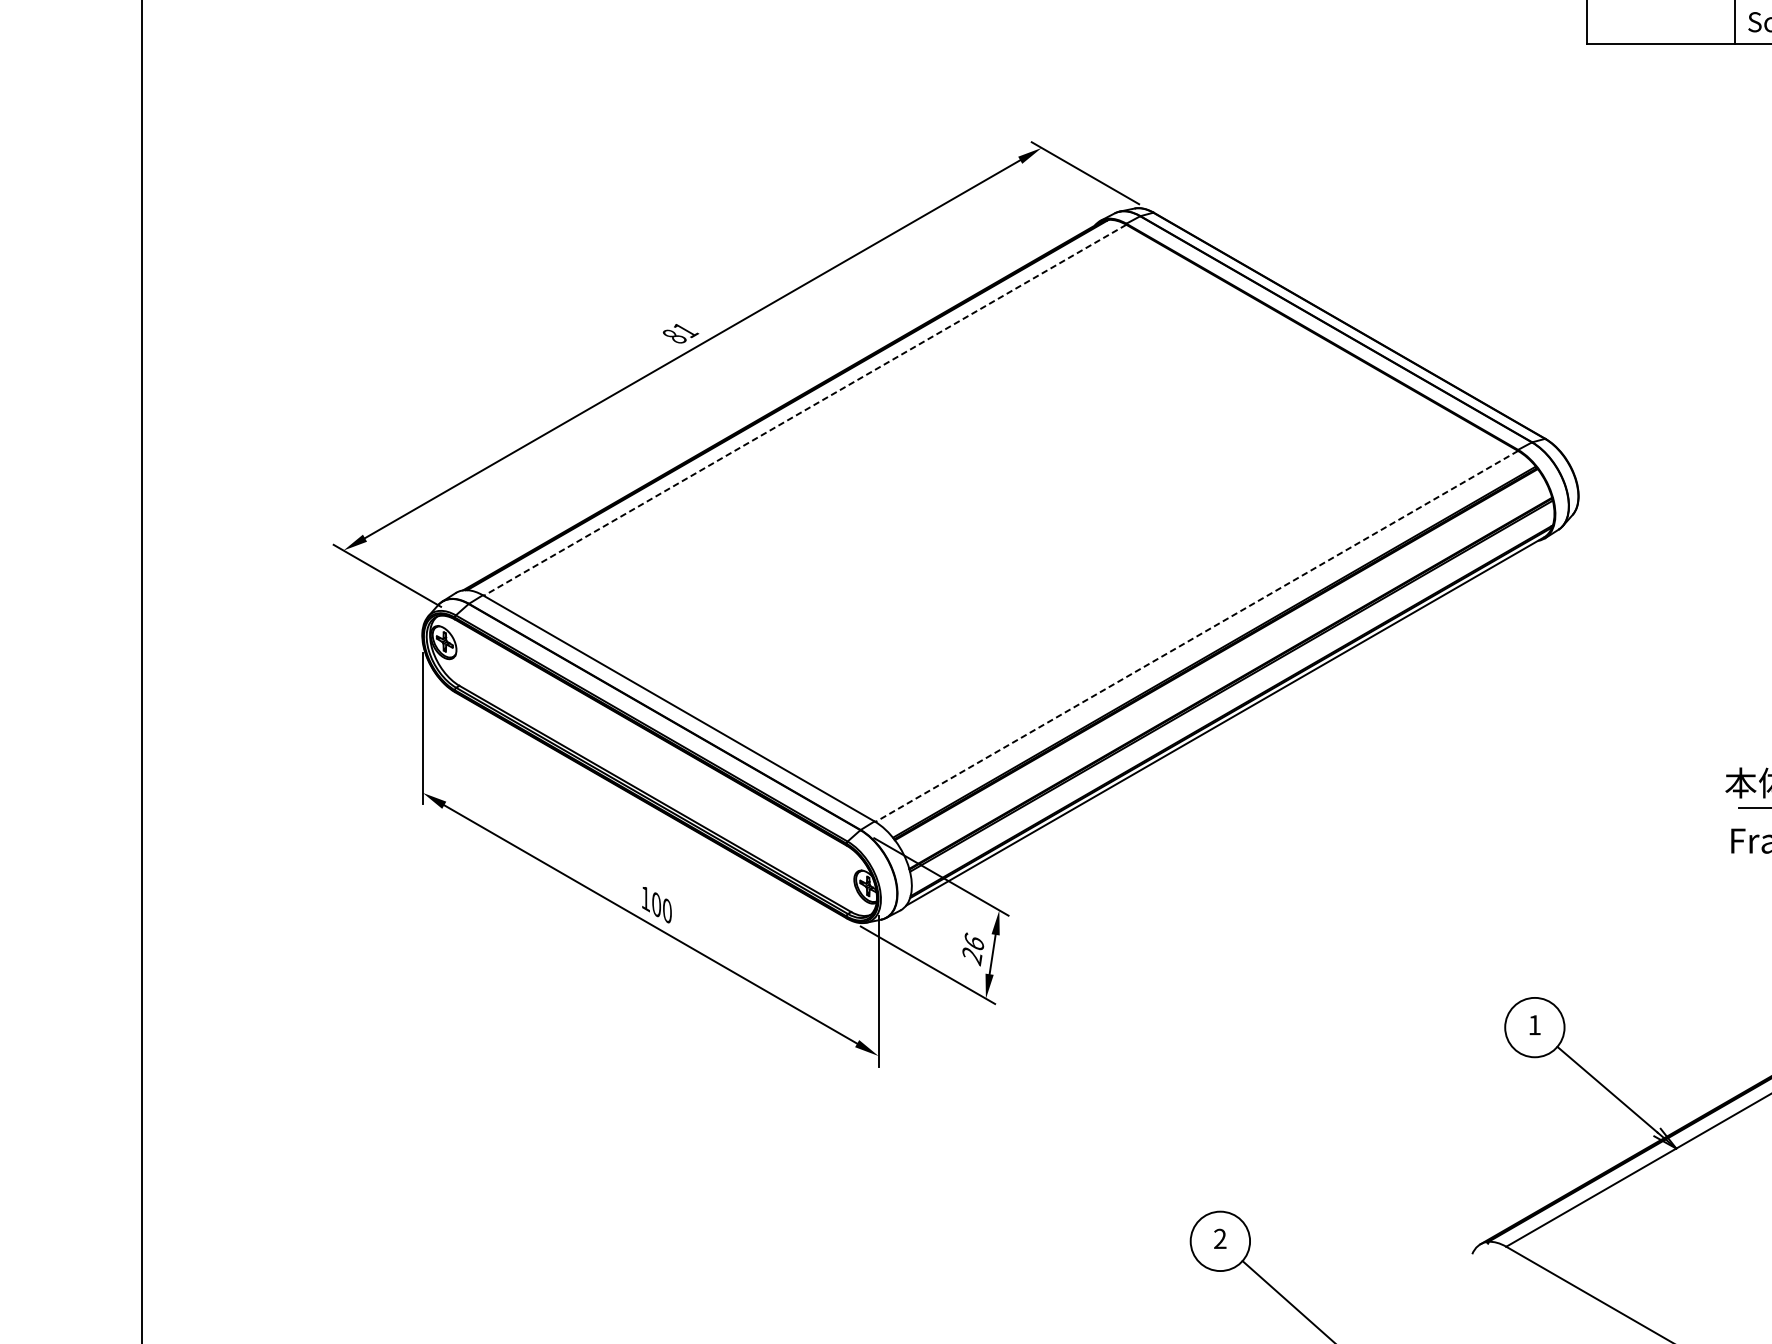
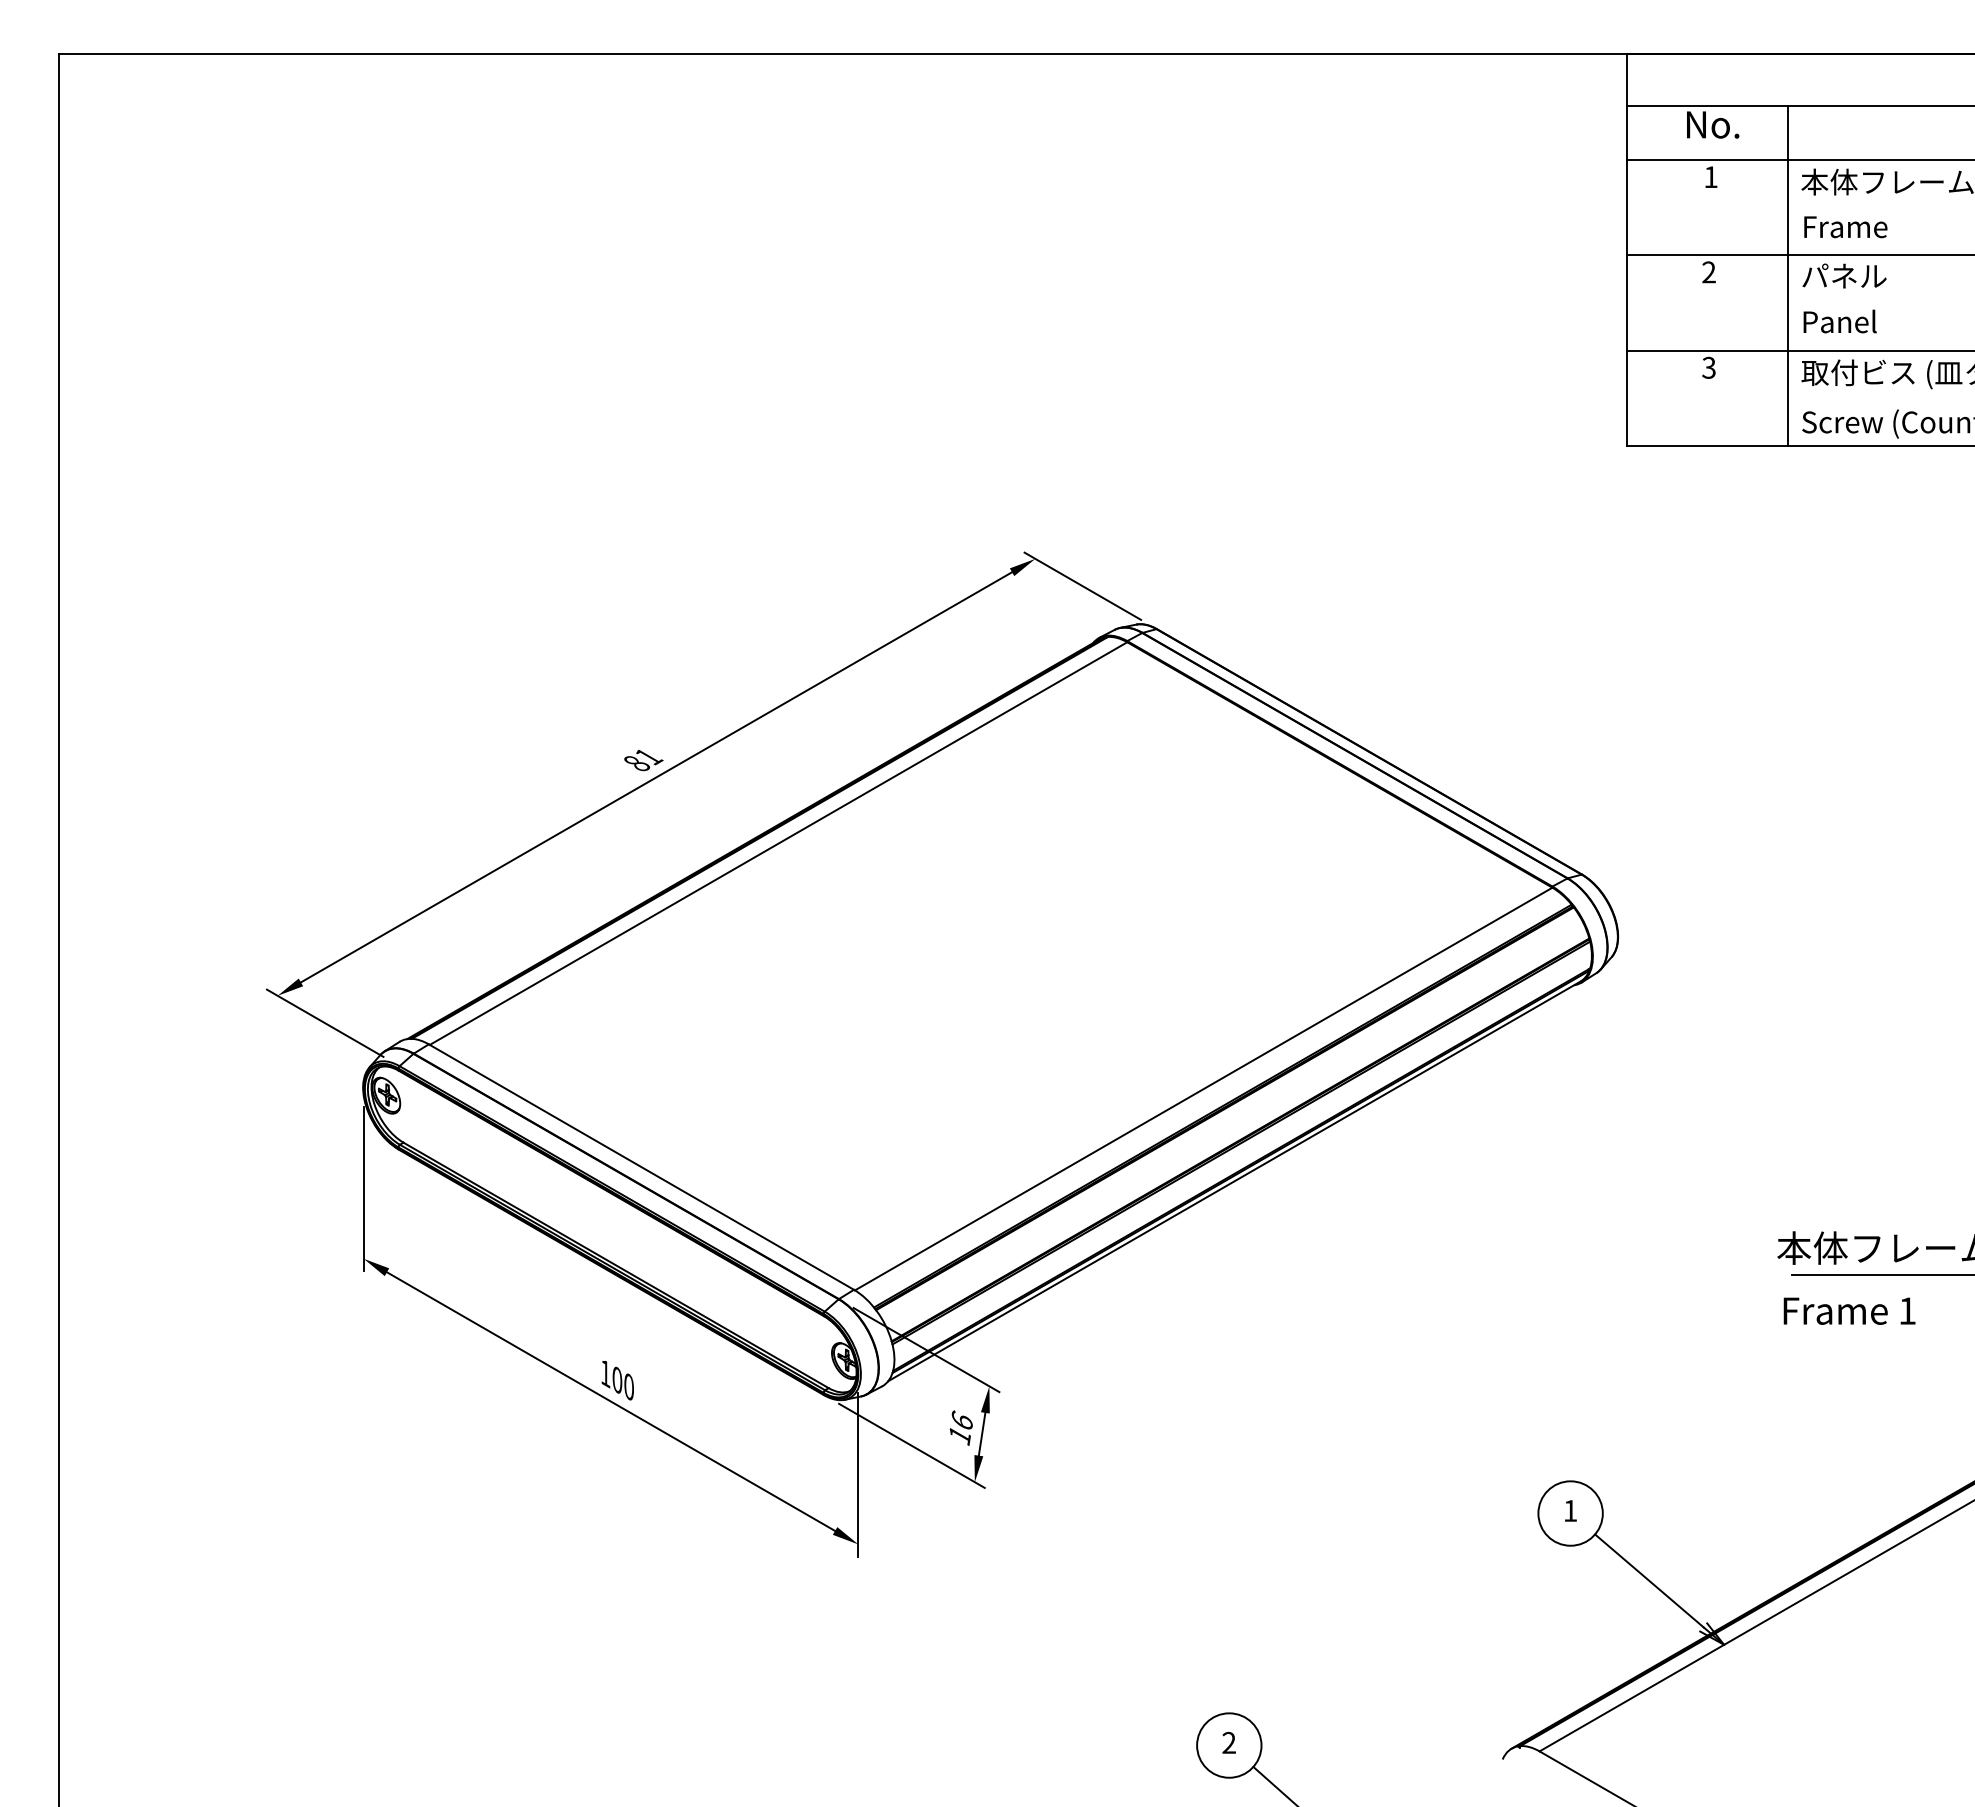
line: (805, 410) -> (778, 843), dashed -> solid
line: (1196, 636) -> (1203, 1089), dashed -> solid
text: (971, 956) -> (959, 1436), 26 -> 16

